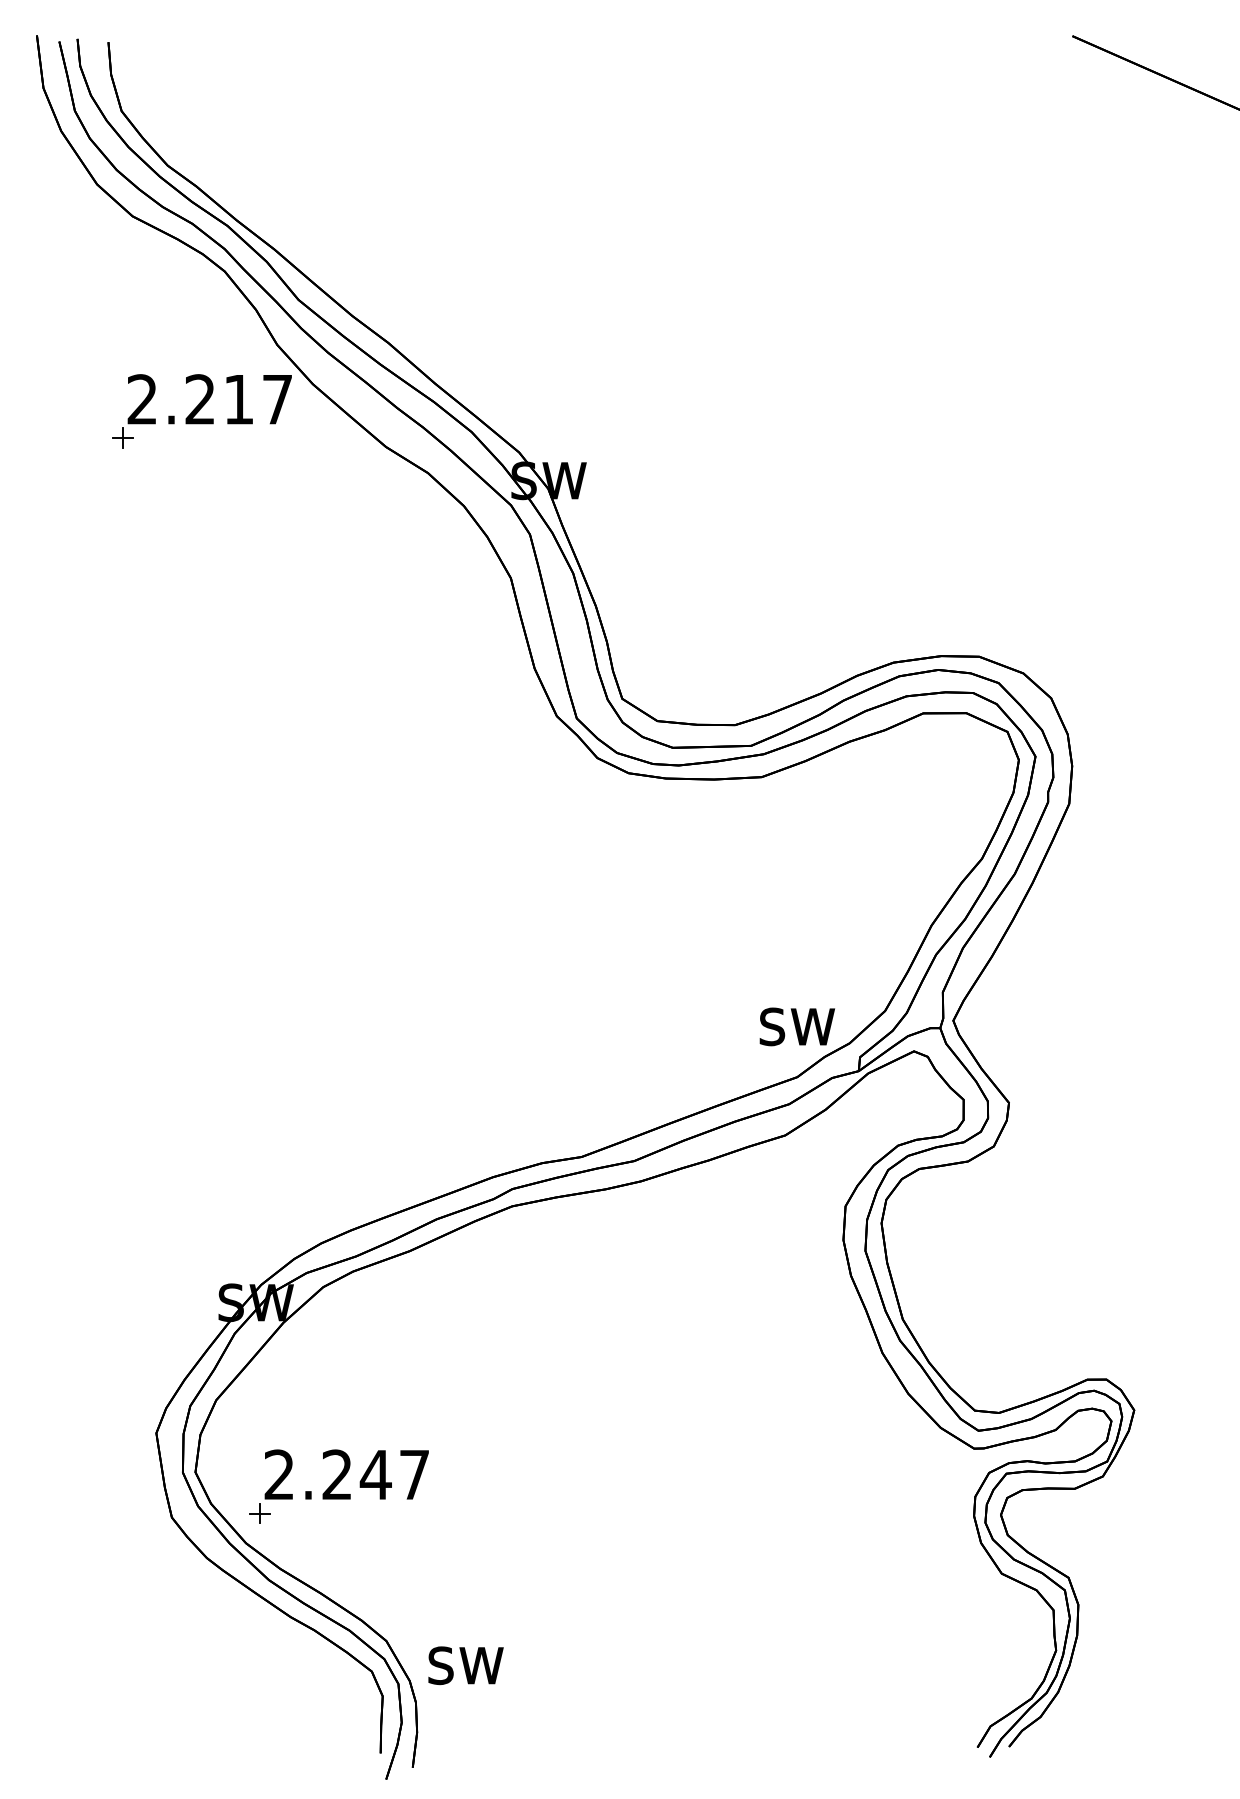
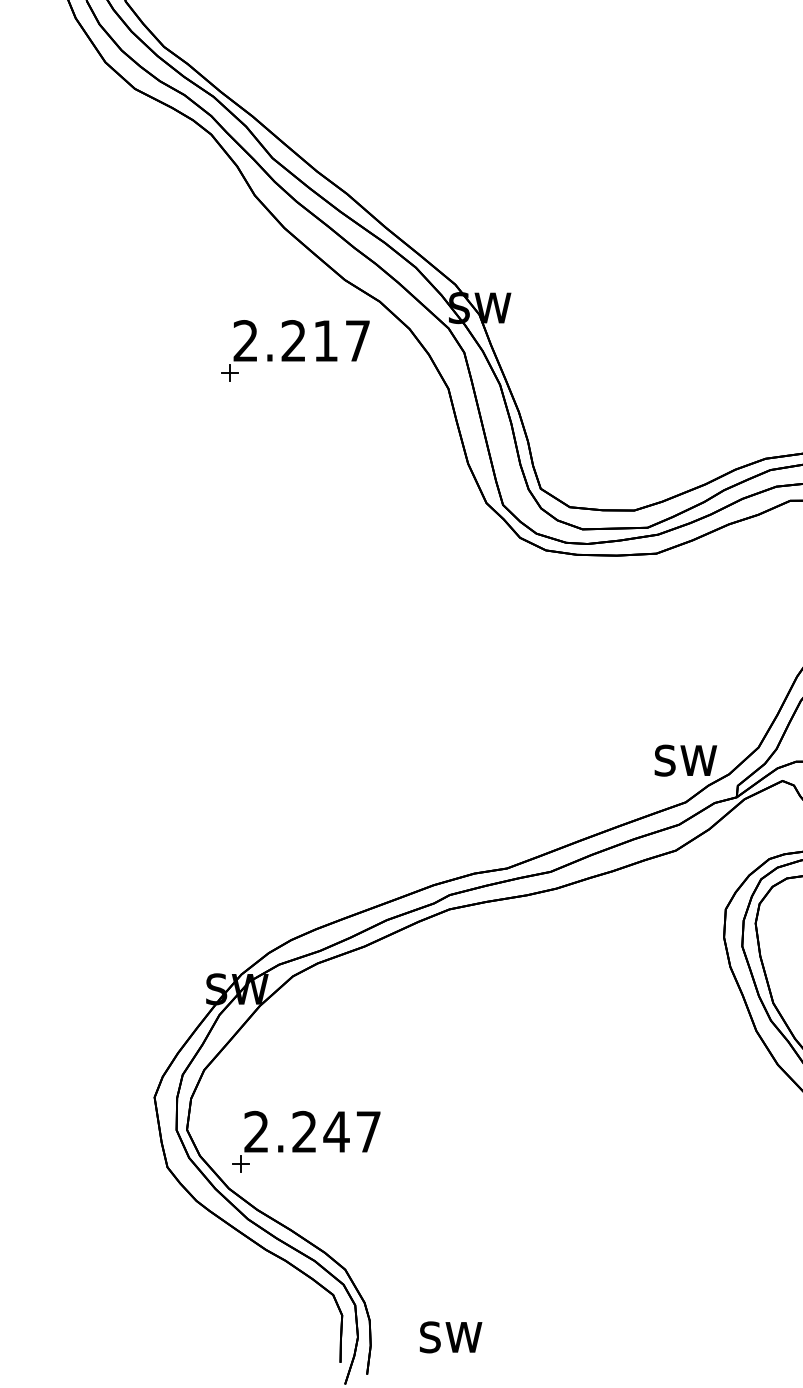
part: (201, 411) -> (294, 350), moved
text: (465, 1665) -> (450, 1337), moved

